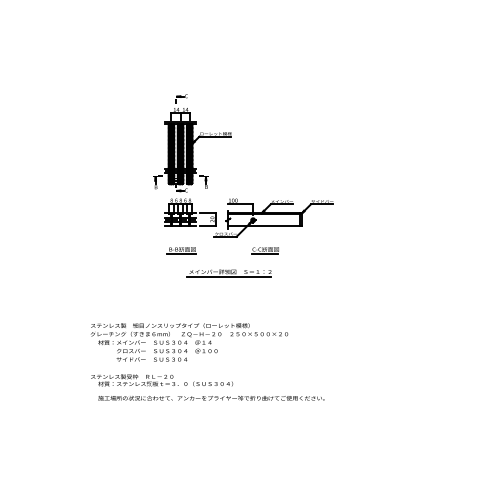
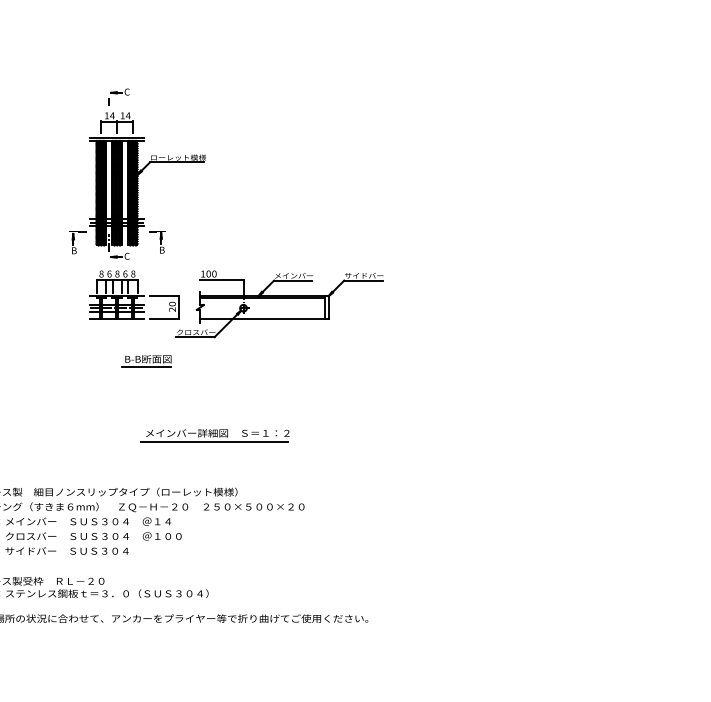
part: (181, 250) -> (146, 361), moved
part: (264, 250) -> (263, 361), removed
part: (228, 273) -> (214, 435), moved

